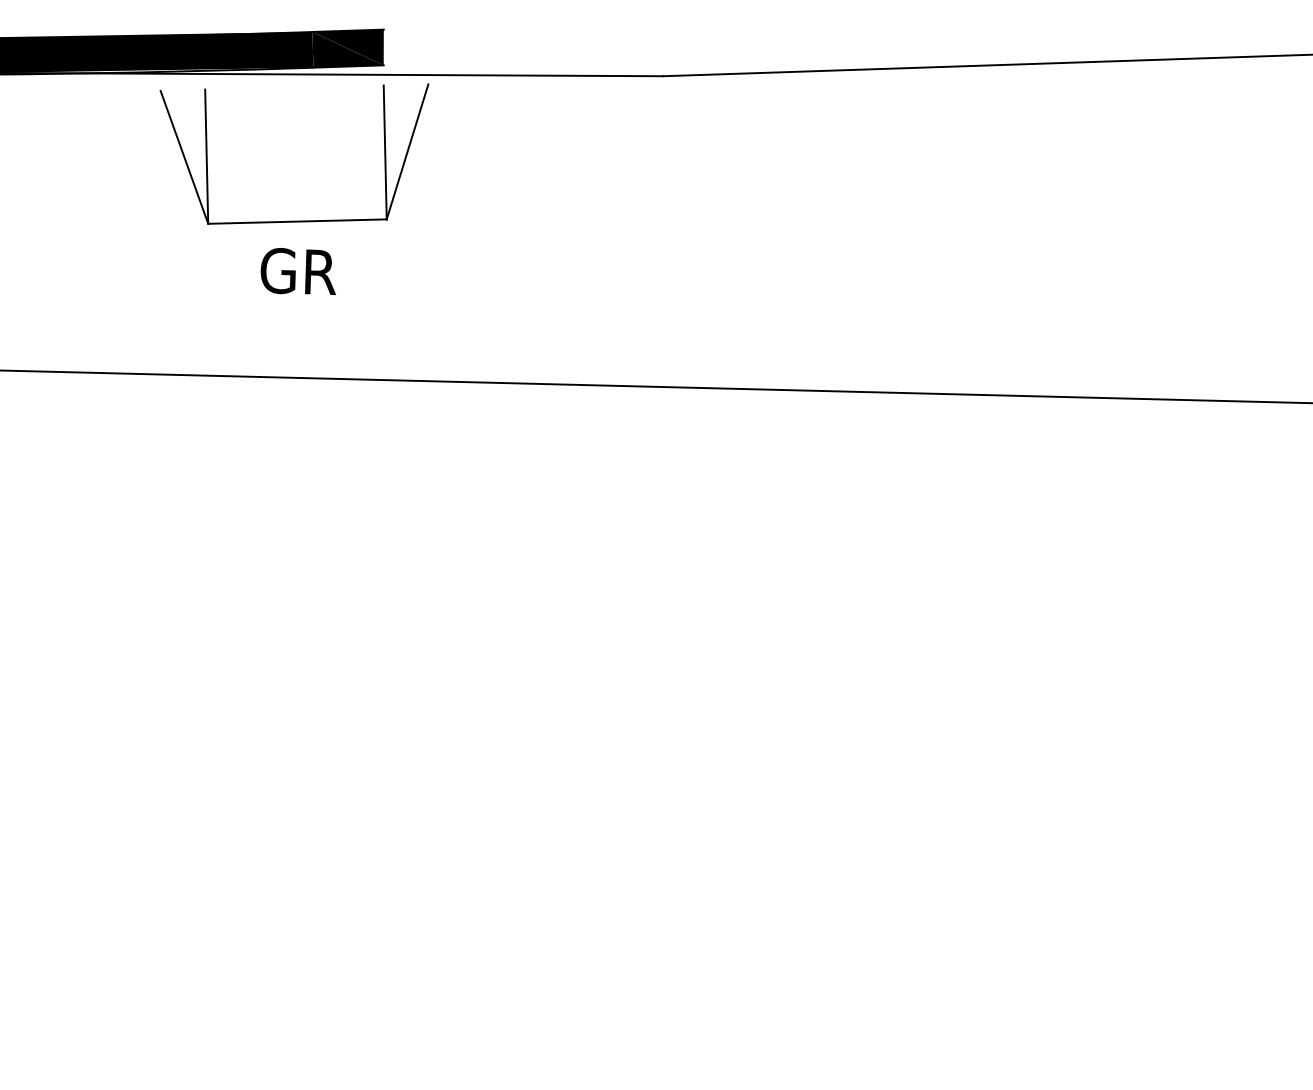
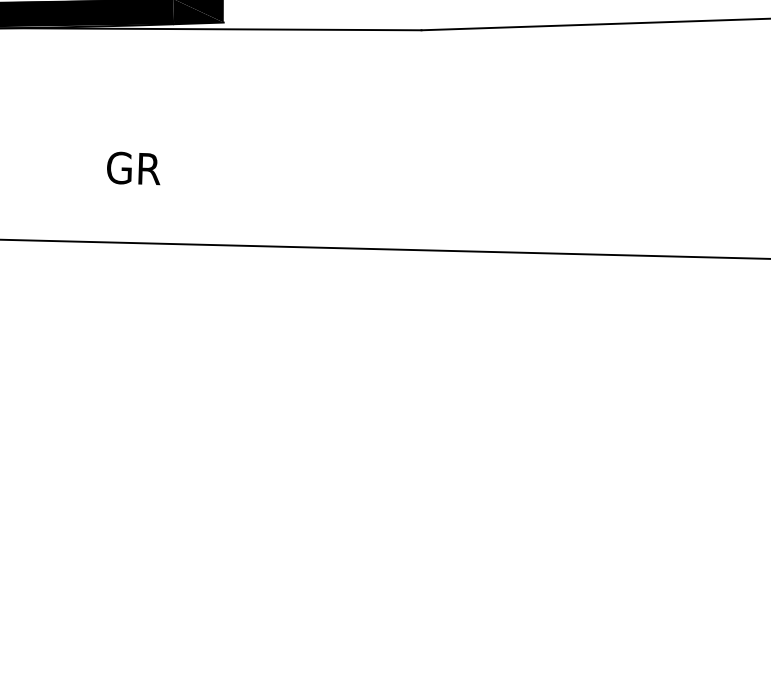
part: (294, 220) -> (160, 132), removed
text: (297, 271) -> (133, 168), moved

